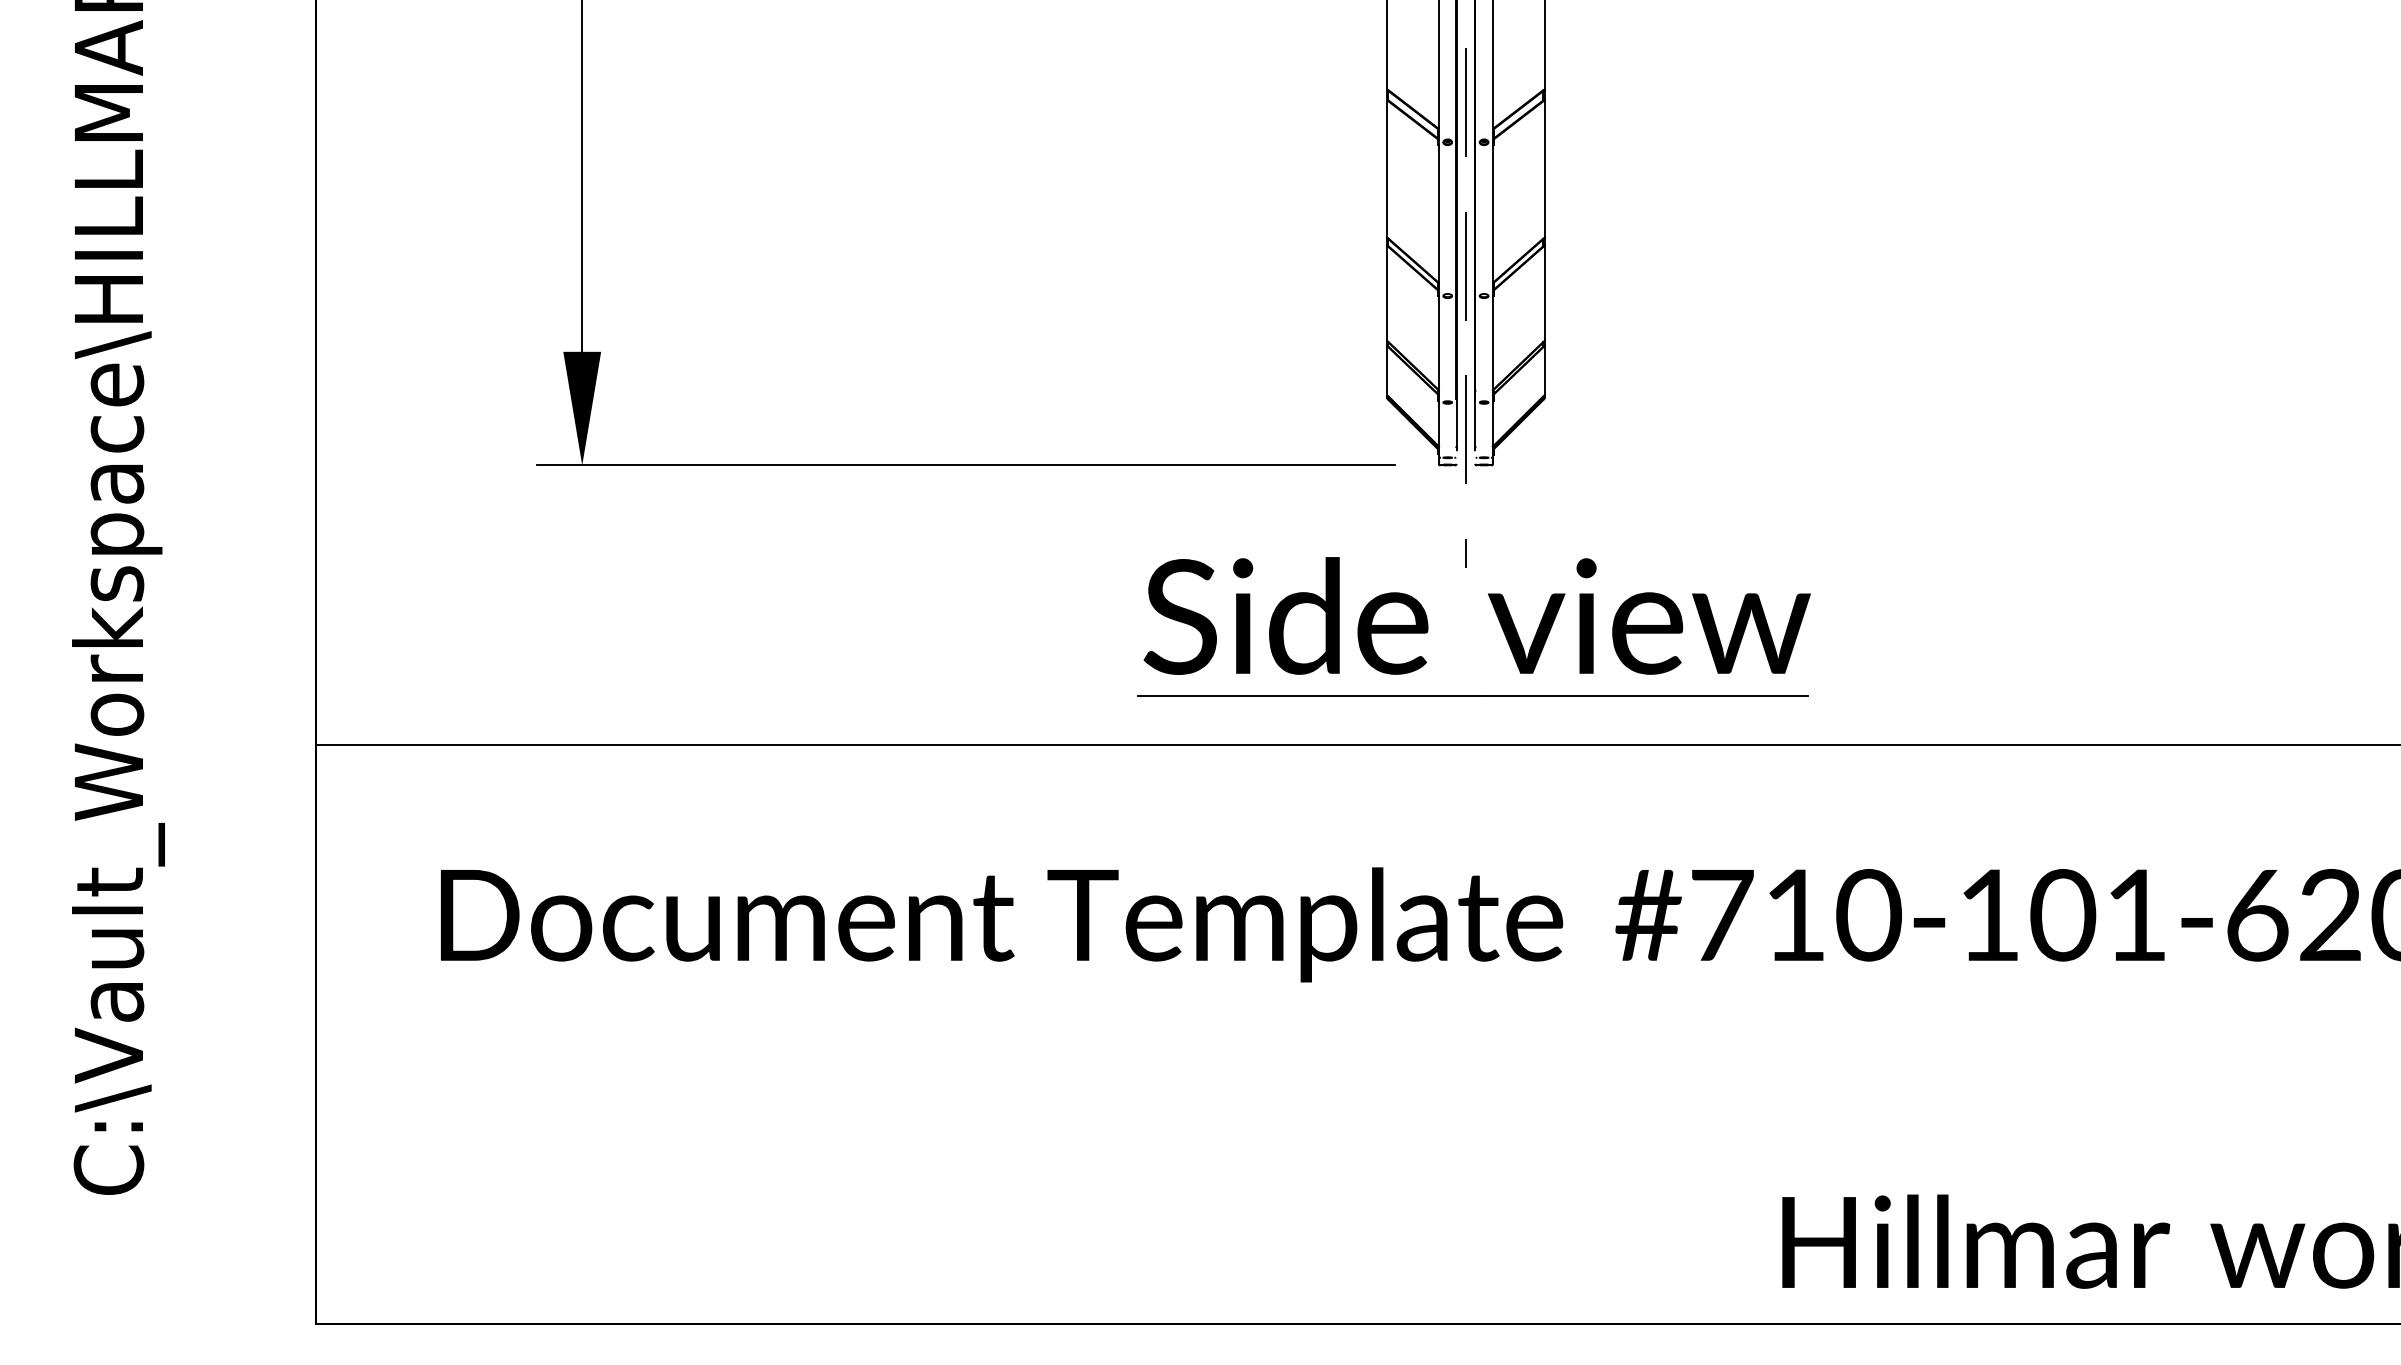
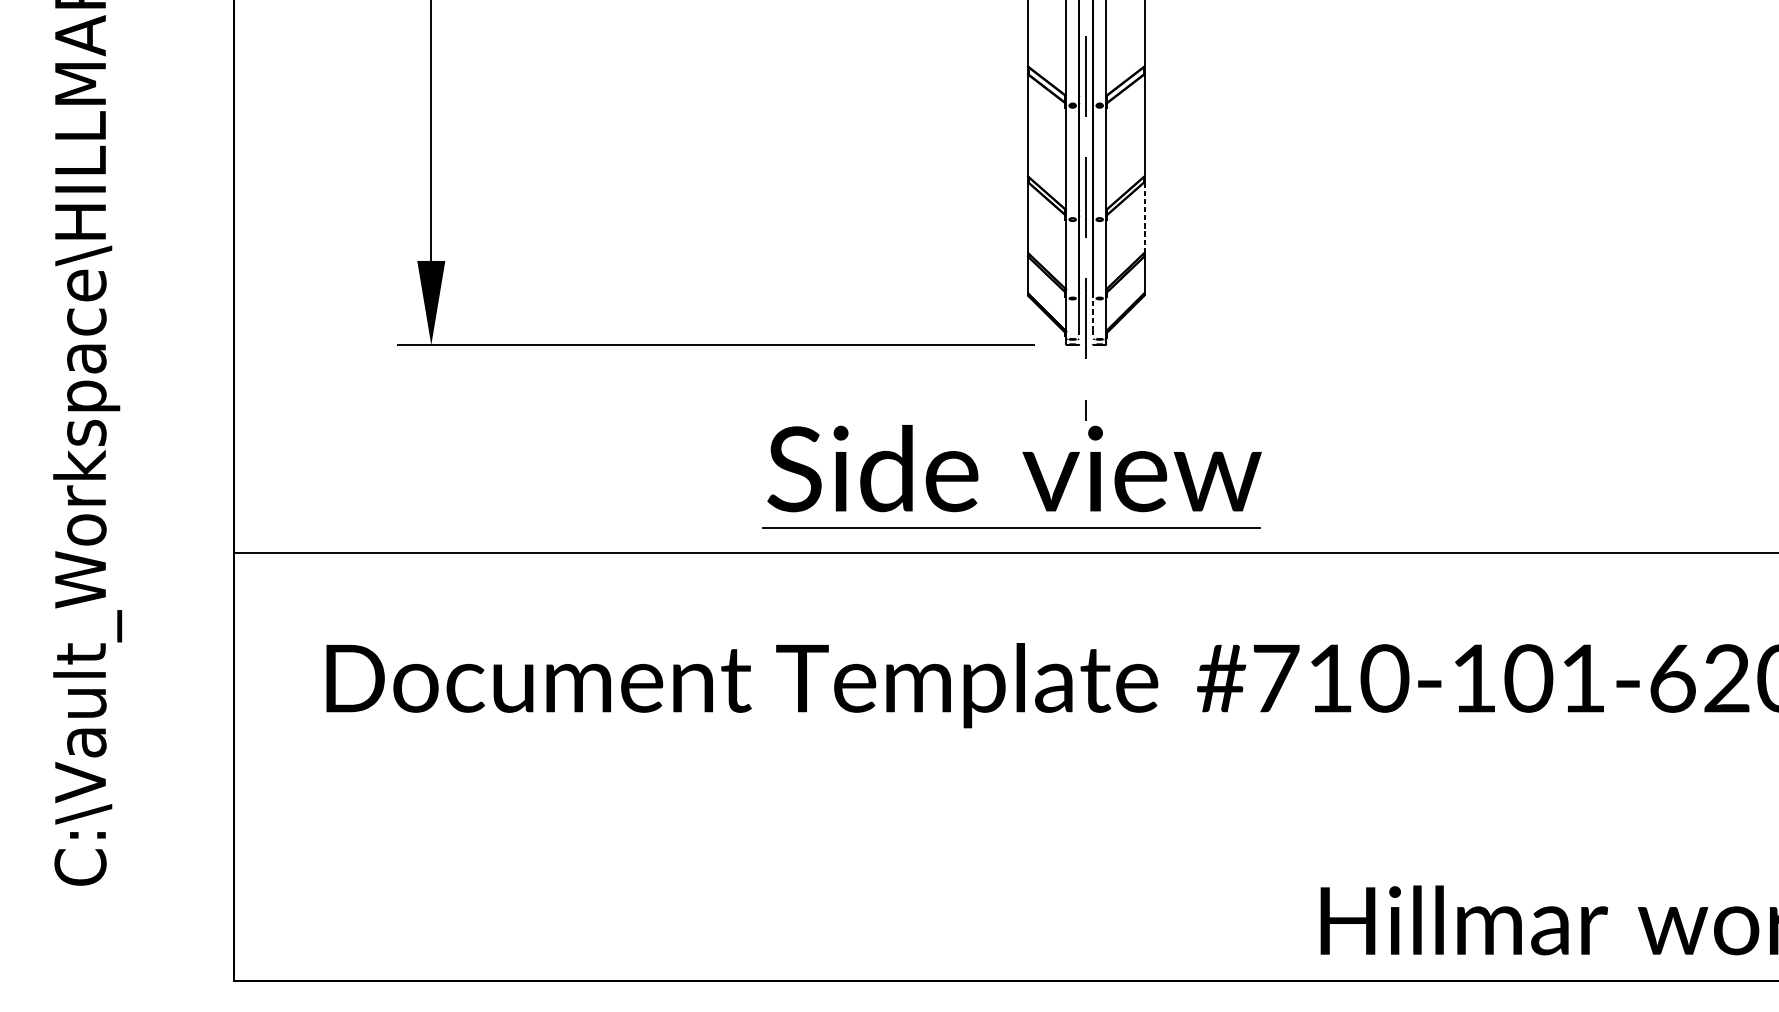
line: (1544, 292) -> (1144, 216), solid -> dashed
line: (1475, 421) -> (1093, 312), solid -> dashed
part: (1497, 618) -> (1029, 470), moved

